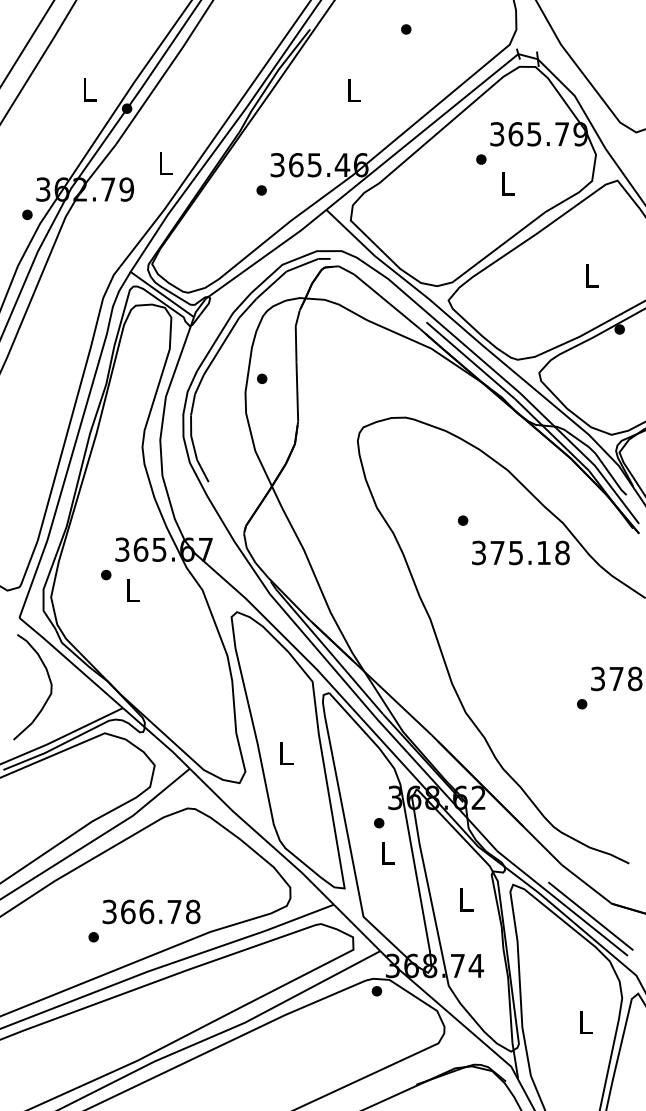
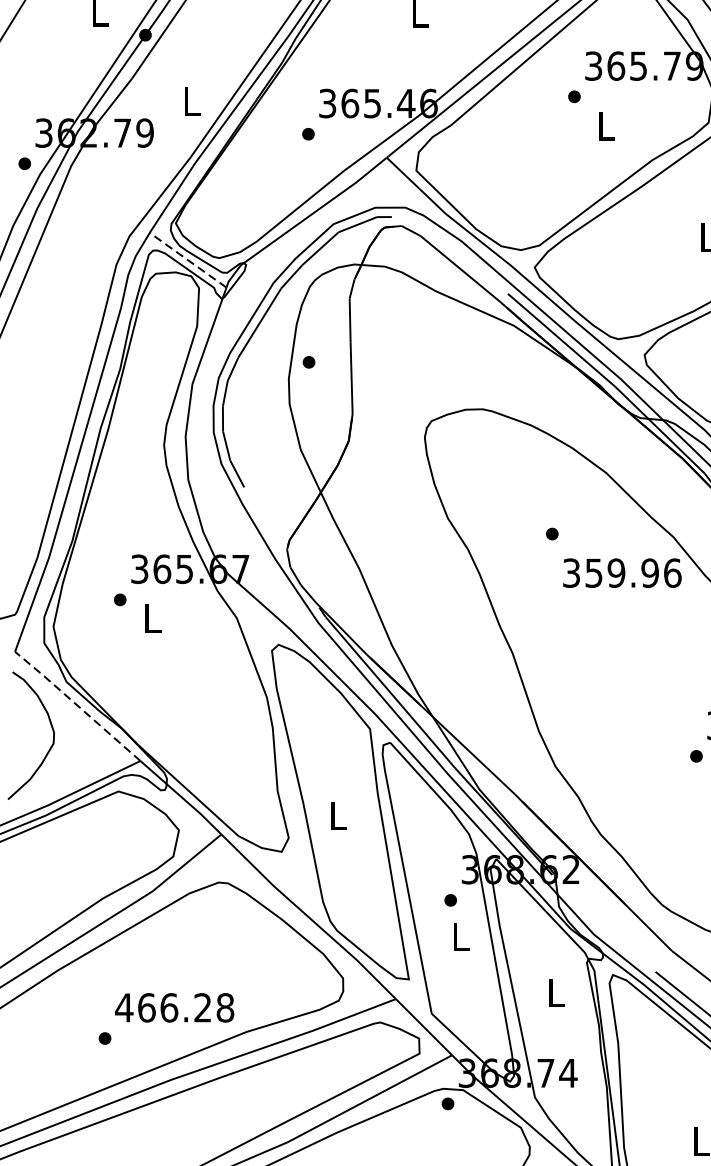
line: (161, 293) -> (187, 258), solid -> dashed
text: (529, 552) -> (632, 572), 375.18 -> 359.96
line: (70, 661) -> (76, 704), solid -> dashed
text: (141, 911) -> (162, 1007), 366.78 -> 466.28

